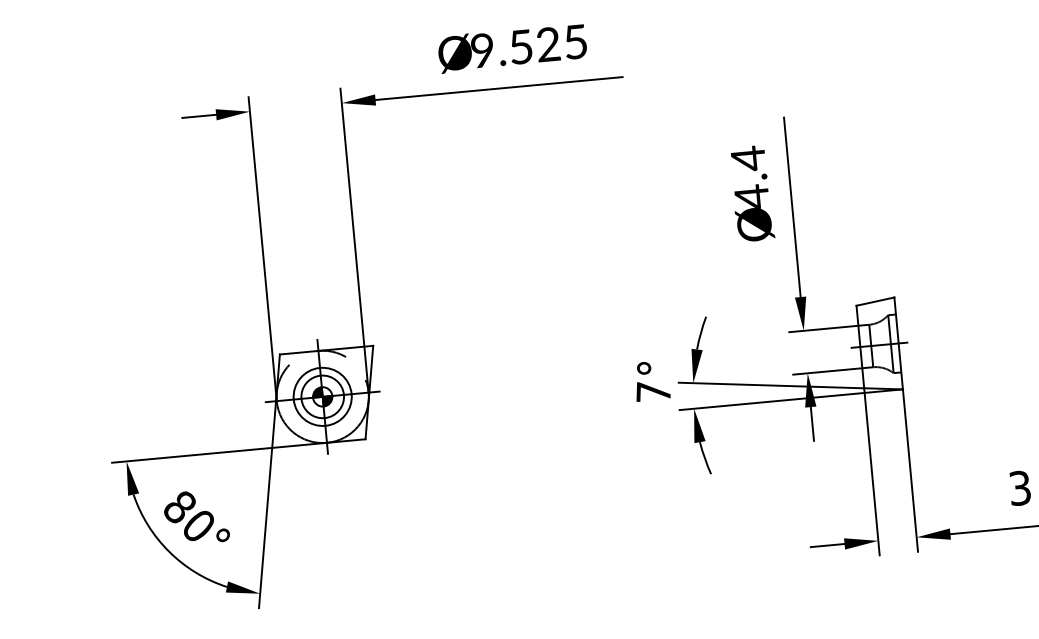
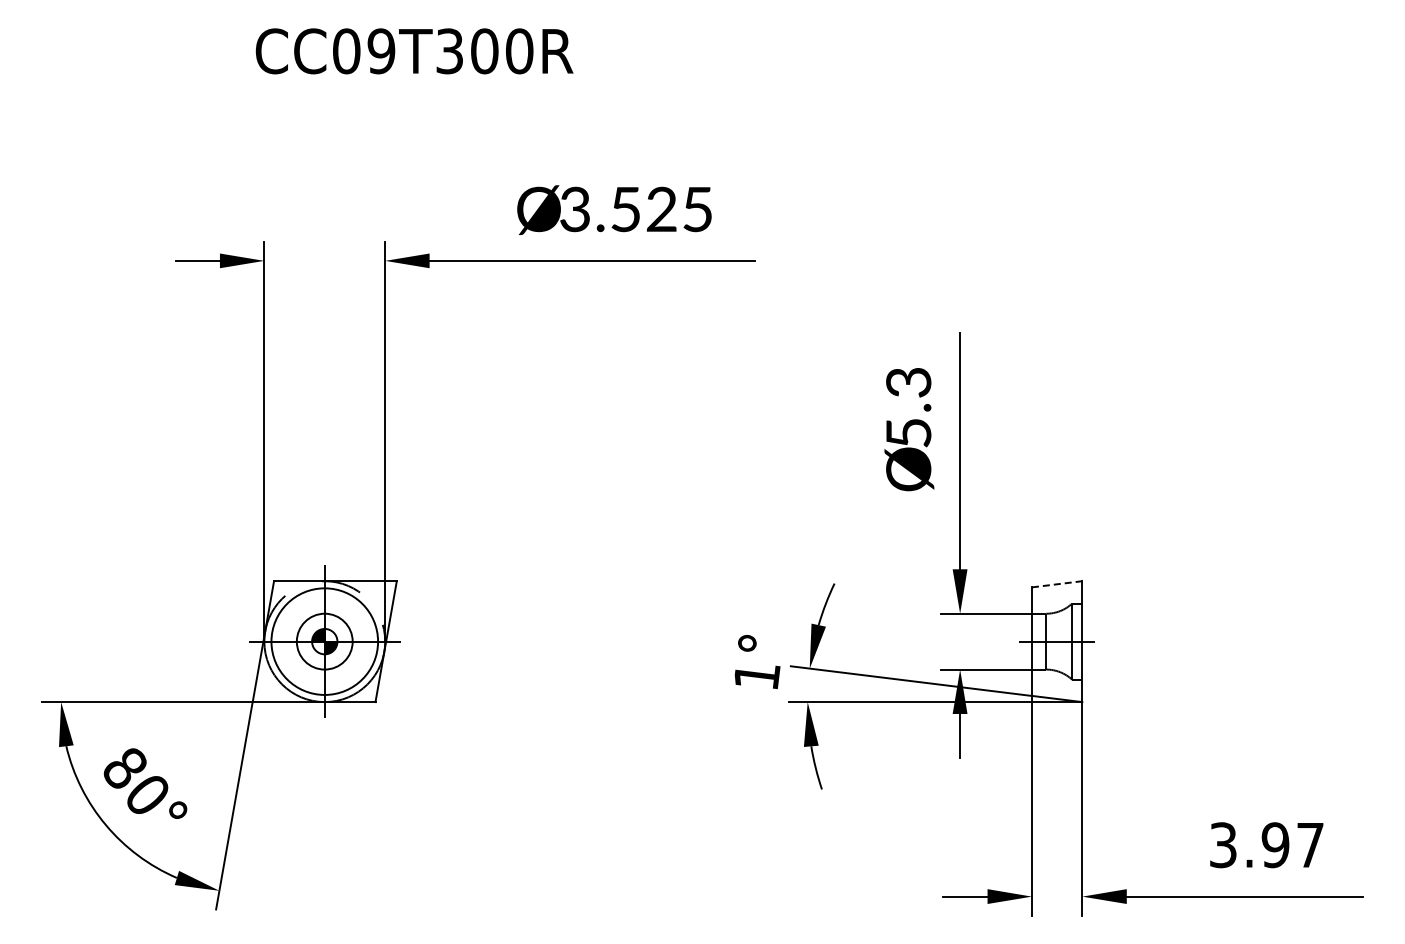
text: (482, 50) -> (574, 209), 9.525 -> 3.525
text: (749, 177) -> (908, 407), 4.4 -> 5.3
line: (875, 301) -> (1057, 584), solid -> dashed
text: (653, 391) -> (756, 674), 7° -> 1°
circle: (322, 396) -> (324, 641), size x1.4

